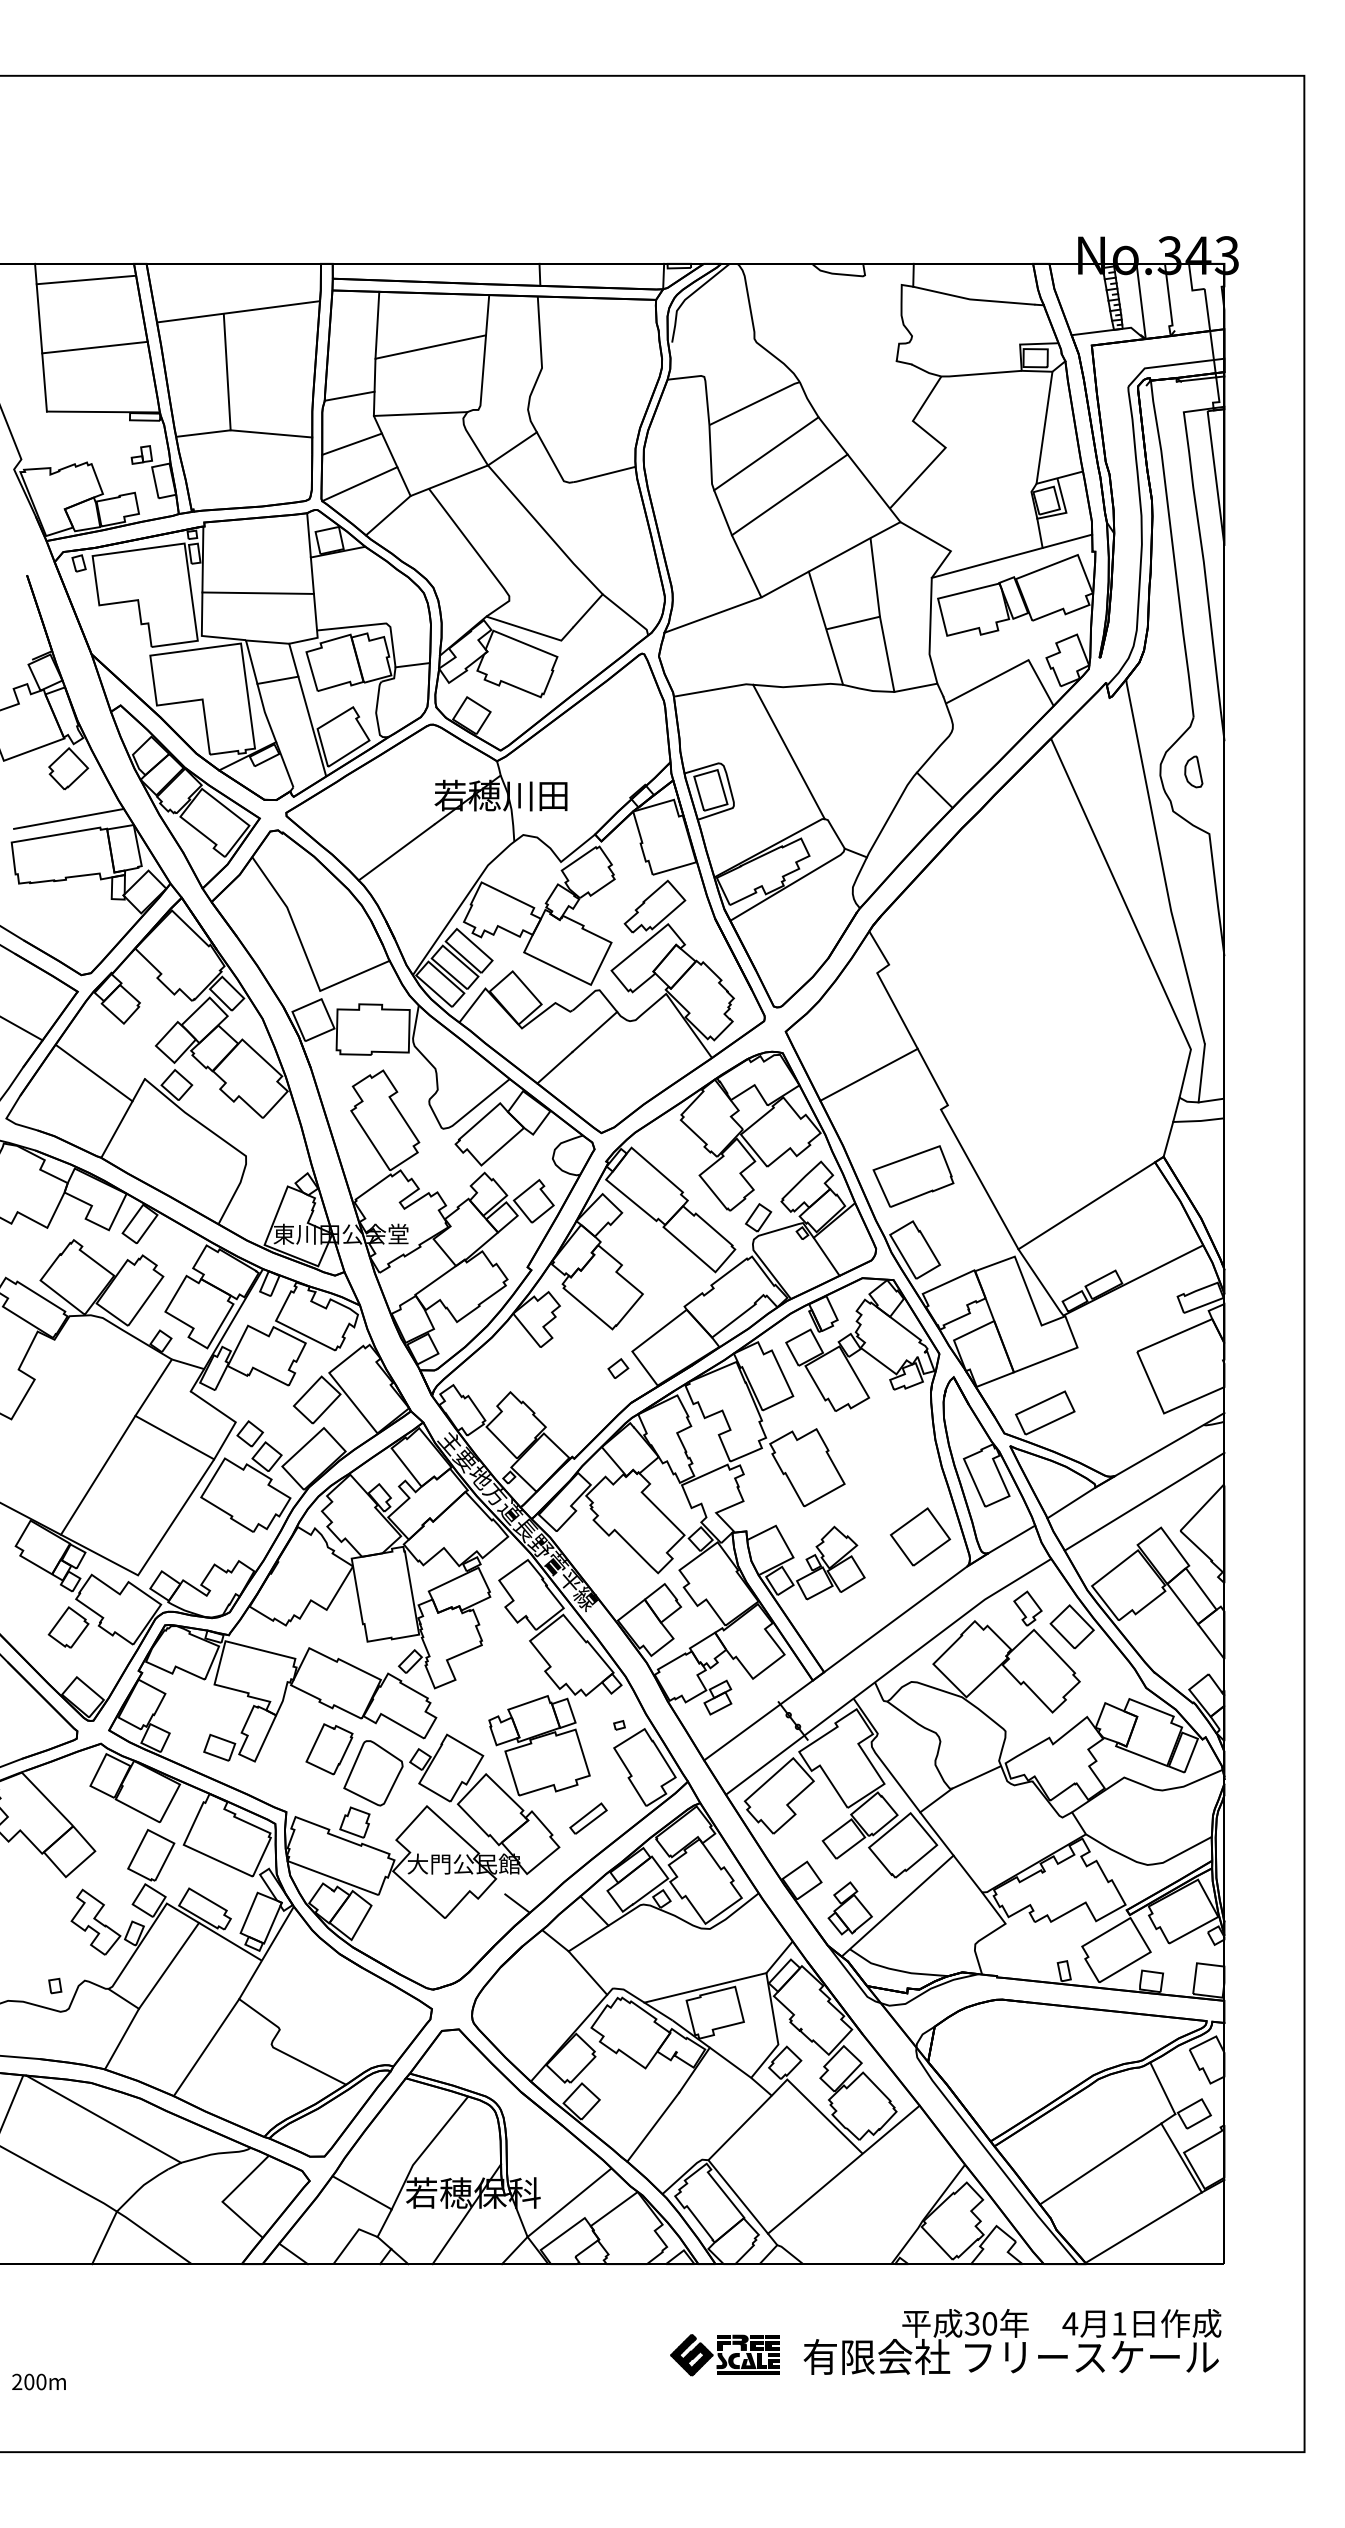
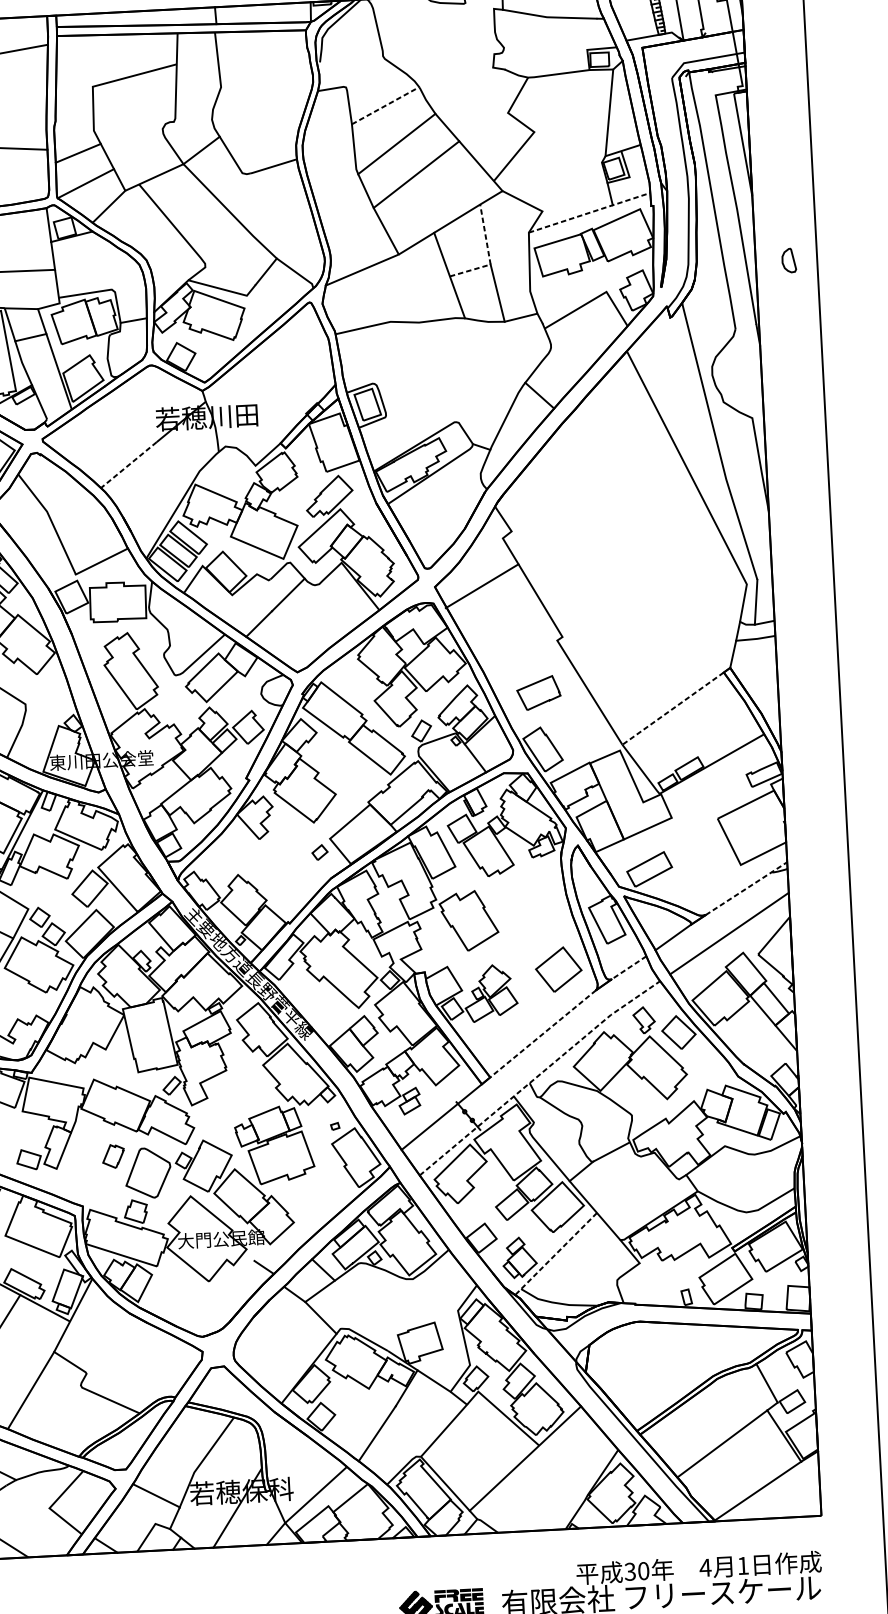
line: (377, 324) -> (93, 60), removed
line: (349, 395) -> (74, 116), removed
line: (755, 402) -> (386, 105), solid -> dashed
line: (420, 413) -> (129, 126), removed
line: (1012, 556) -> (589, 212), solid -> dashed
line: (878, 604) -> (489, 255), solid -> dashed
line: (788, 751) -> (425, 371), removed
part: (1193, 771) -> (788, 260), moved
line: (396, 852) -> (128, 465), solid -> dashed
line: (868, 1074) -> (481, 585), moved
part: (913, 1176) -> (538, 693), size x0.7
line: (1086, 1205) -> (672, 708), solid -> dashed
line: (1170, 1444) -> (747, 888), solid -> dashed
line: (1011, 1539) -> (628, 967), solid -> dashed
line: (895, 1619) -> (542, 1034), solid -> dashed
line: (886, 1673) -> (538, 1075), solid -> dashed
part: (329, 1749) -> (113, 1156), size x0.6
part: (588, 1818) -> (315, 1199), removed
line: (897, 1906) -> (556, 1254), solid -> dashed
line: (705, 1987) -> (411, 1324), removed

